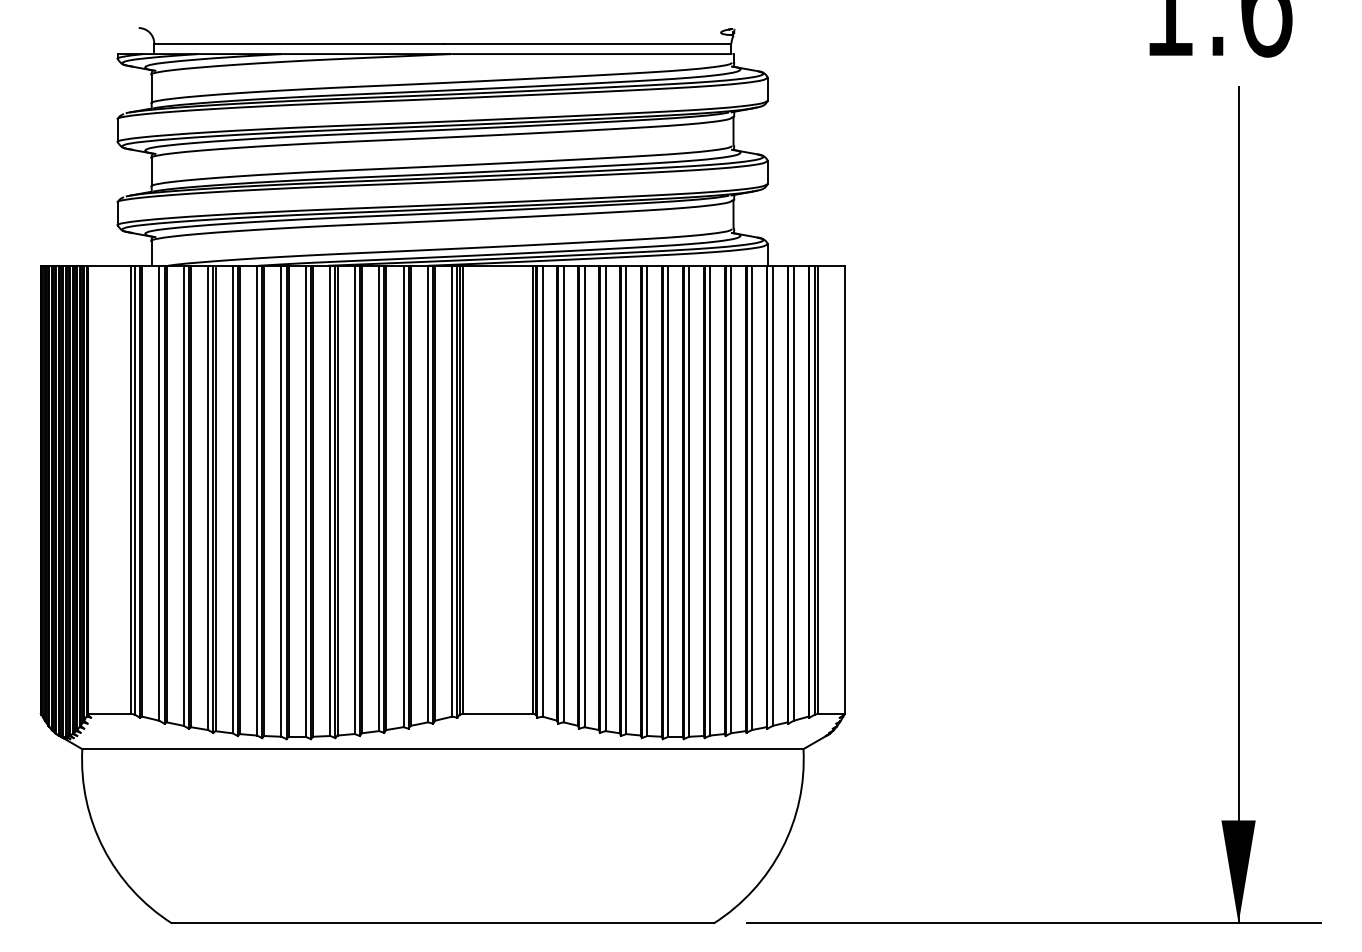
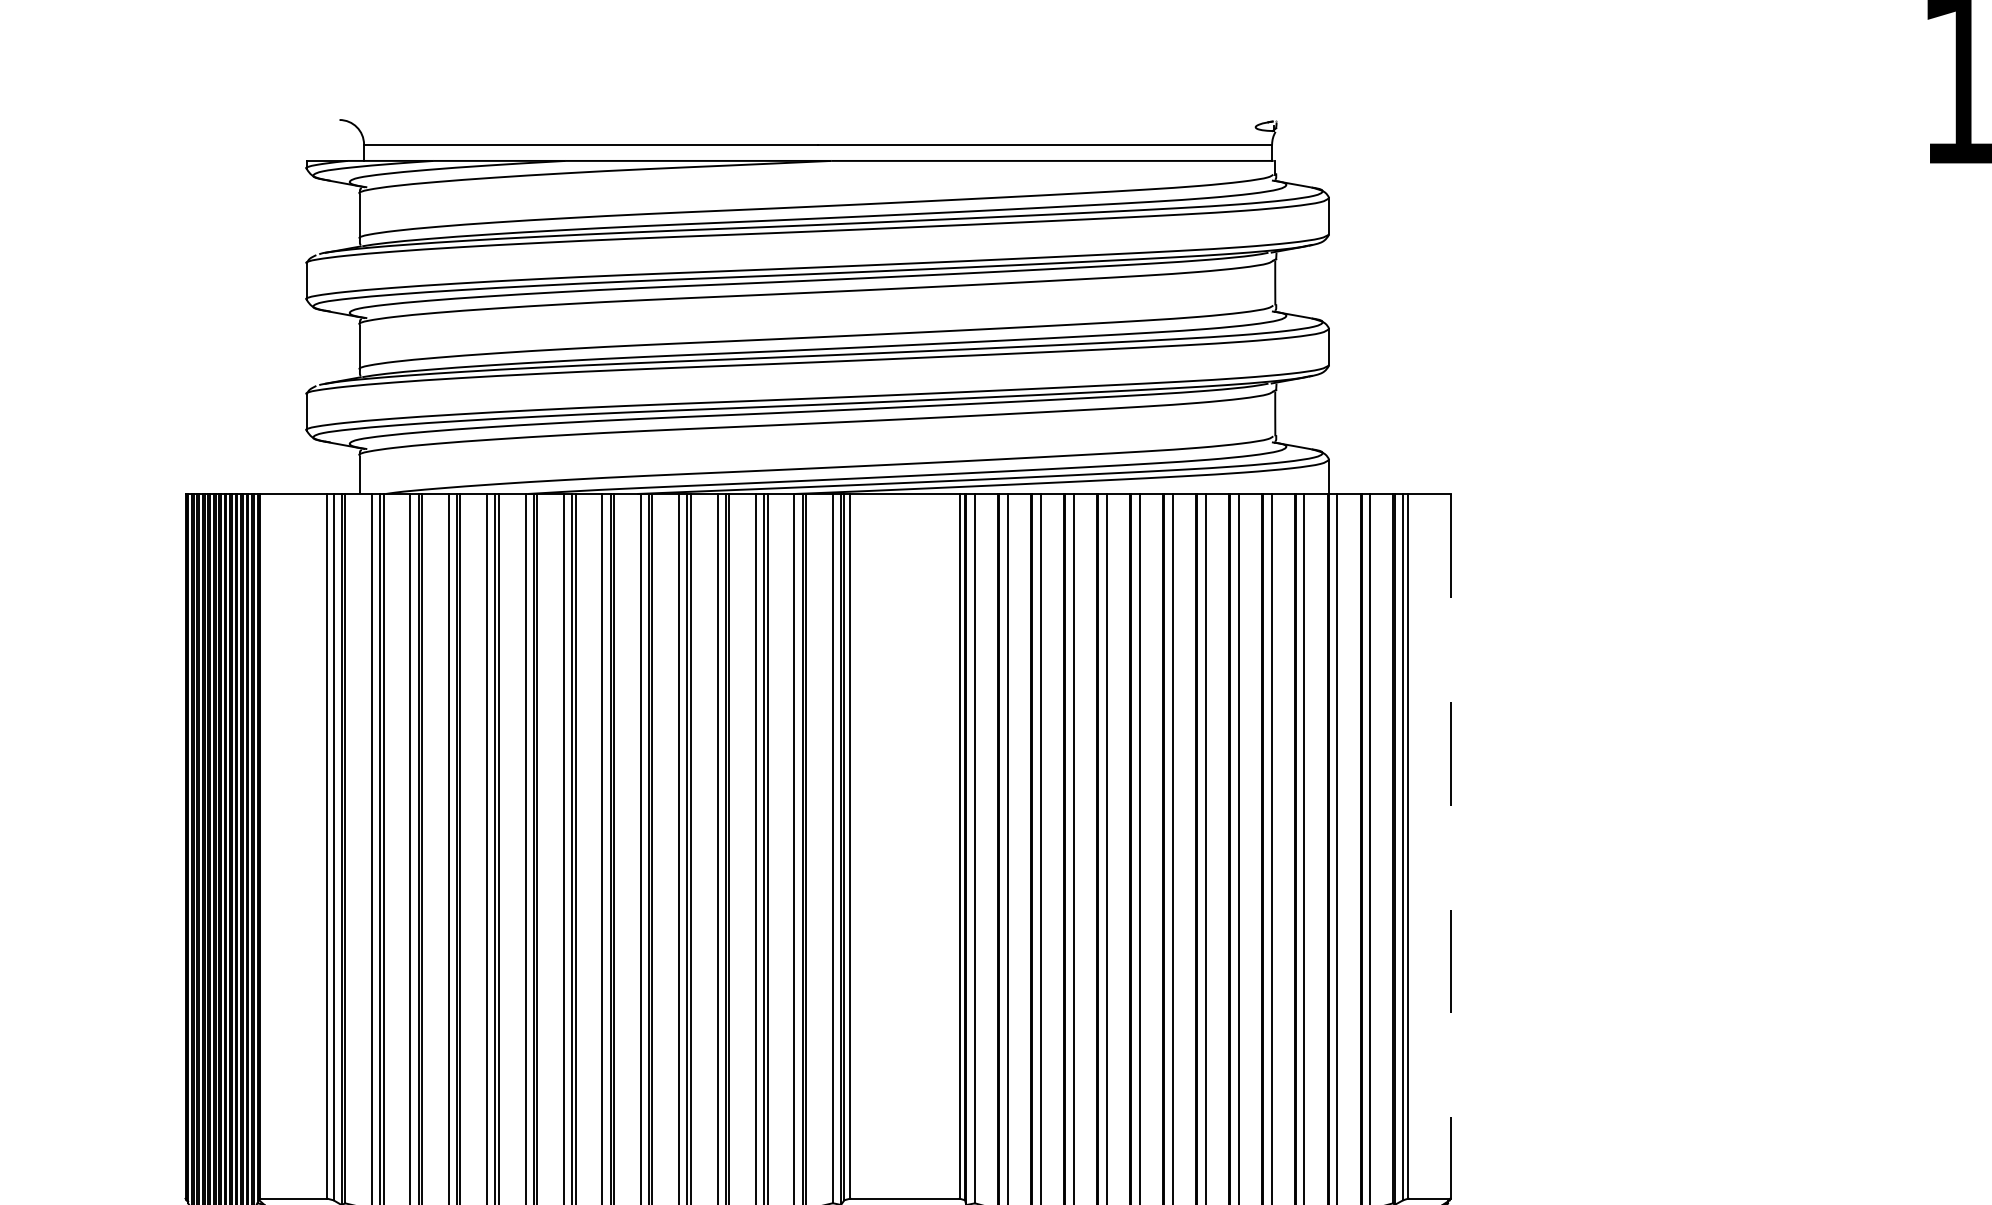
line: (844, 489) -> (1449, 845), solid -> dashed

